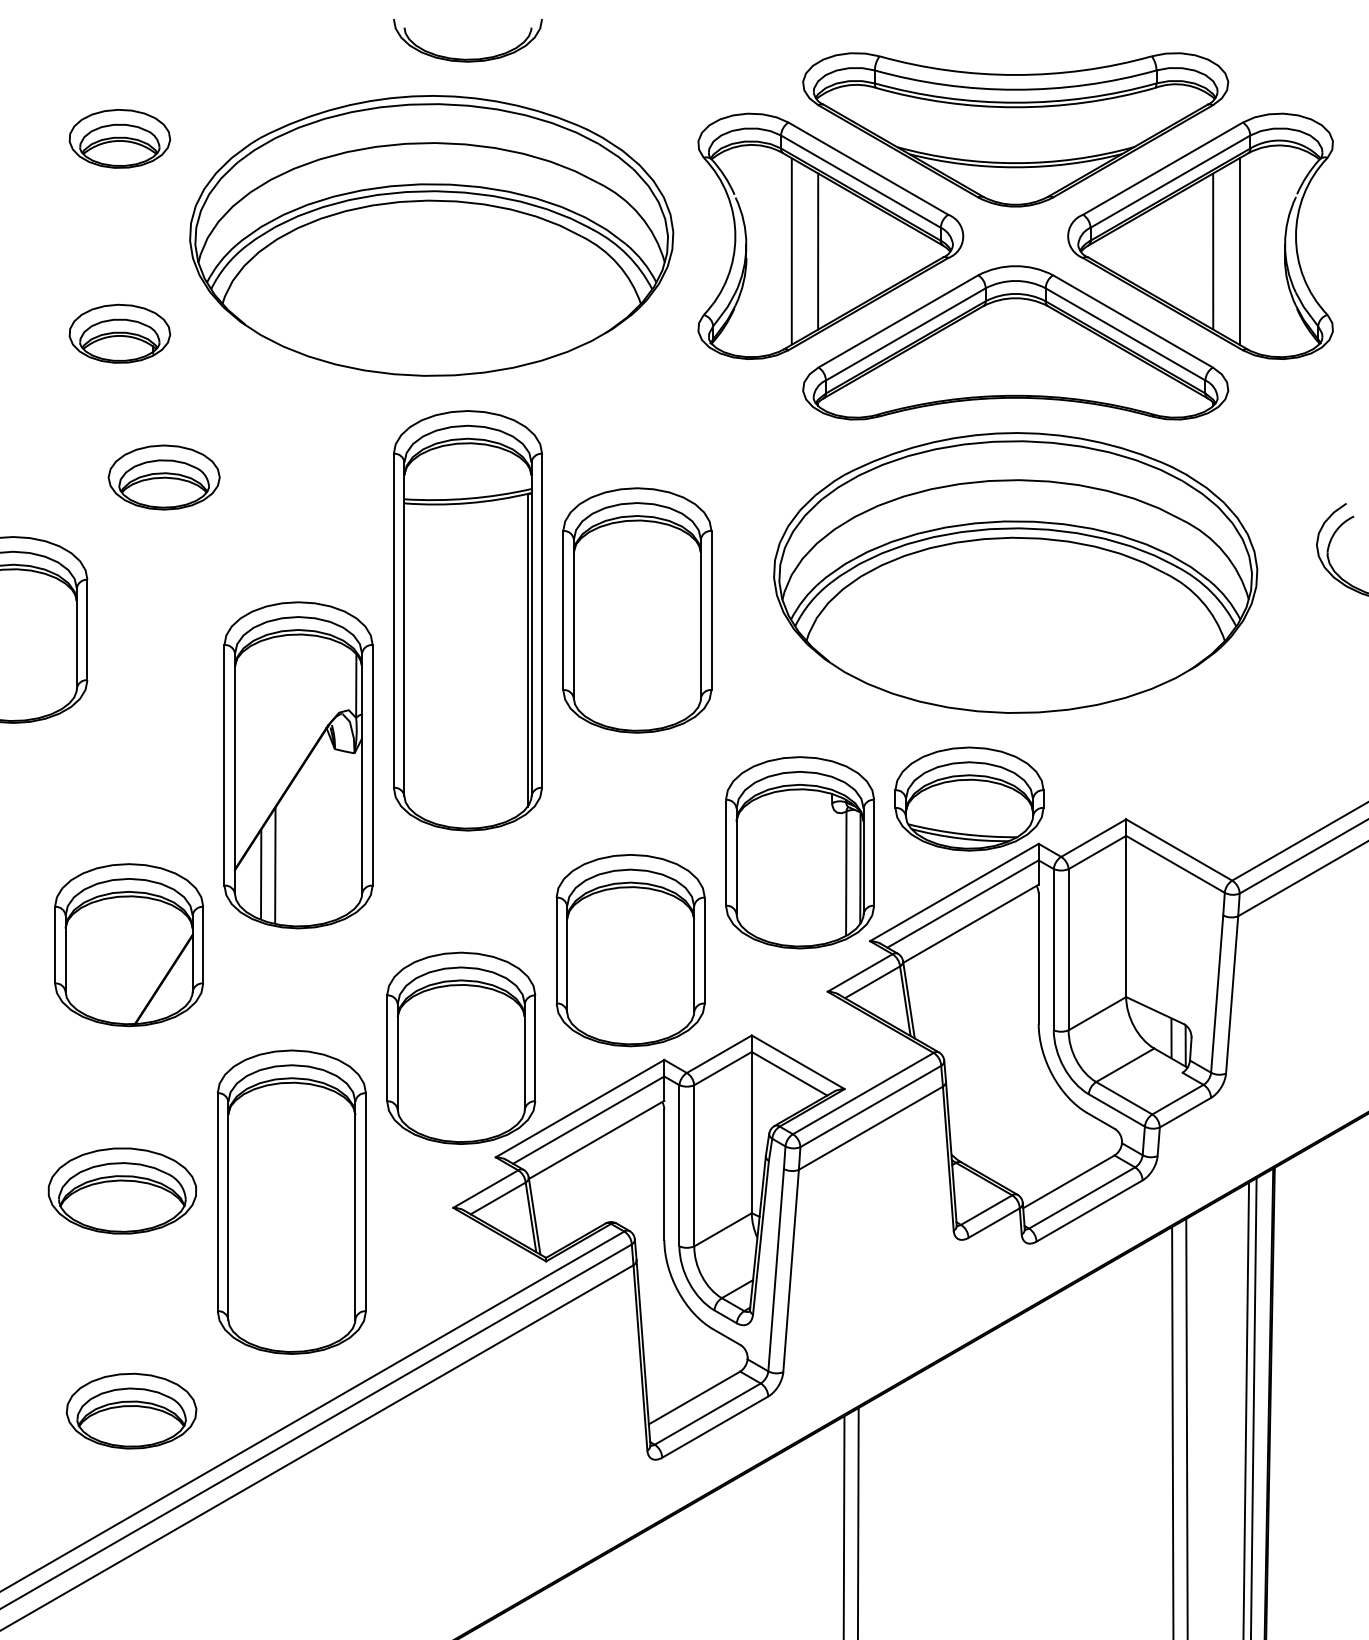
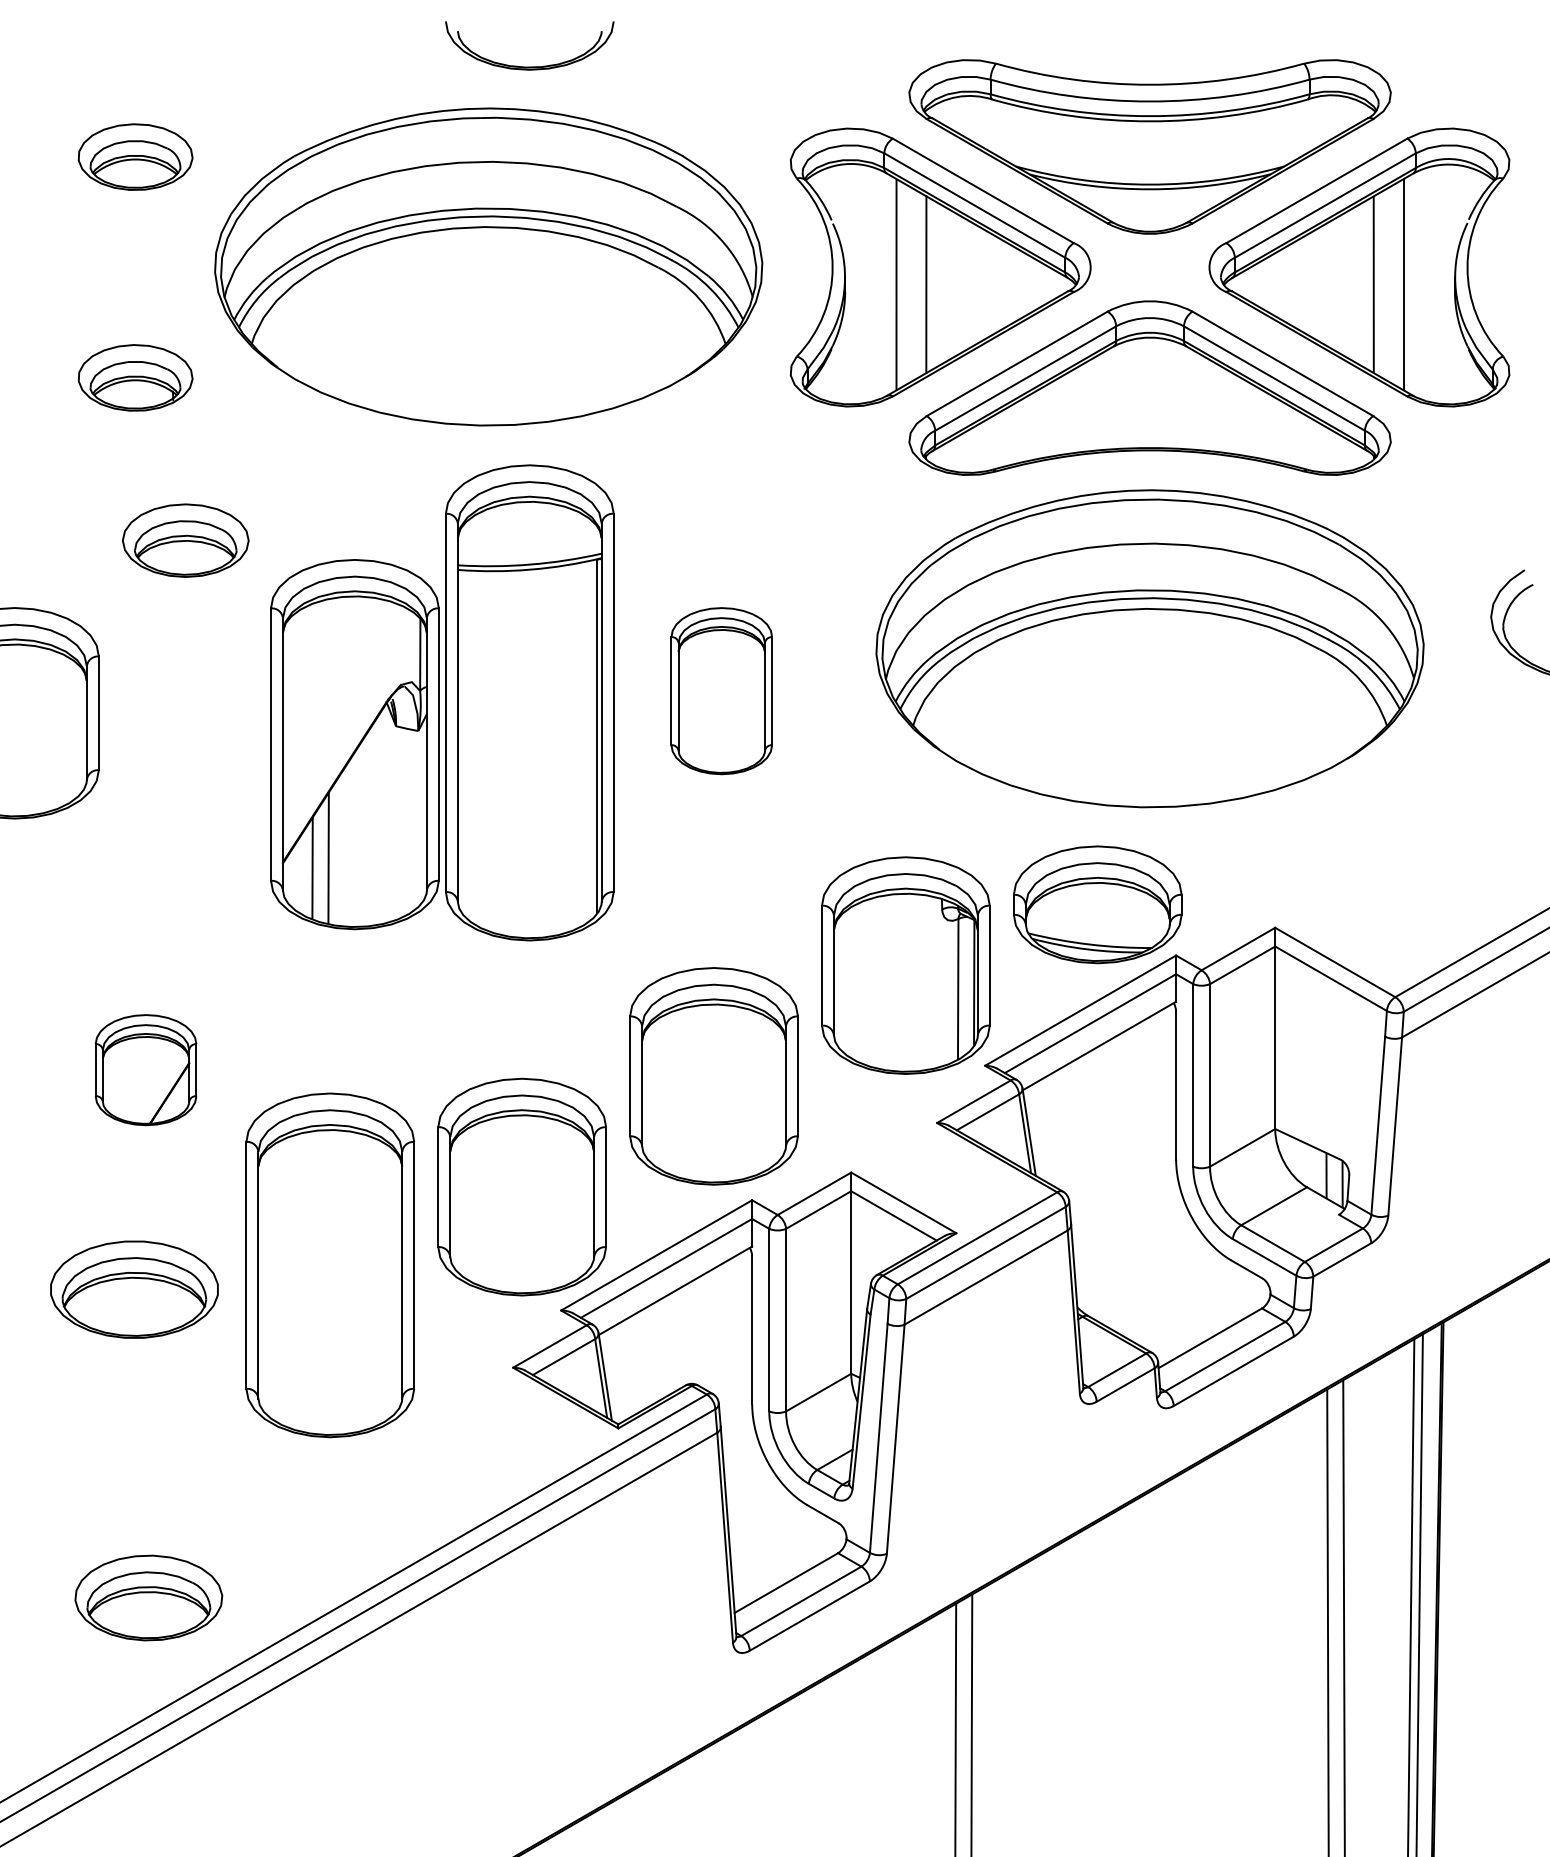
part: (637, 609) -> (721, 690), size x0.6
part: (298, 765) -> (354, 744), moved
part: (128, 944) -> (145, 1069), size x0.6
part: (122, 1190) -> (134, 1289), moved
part: (292, 1202) -> (330, 1265), moved

